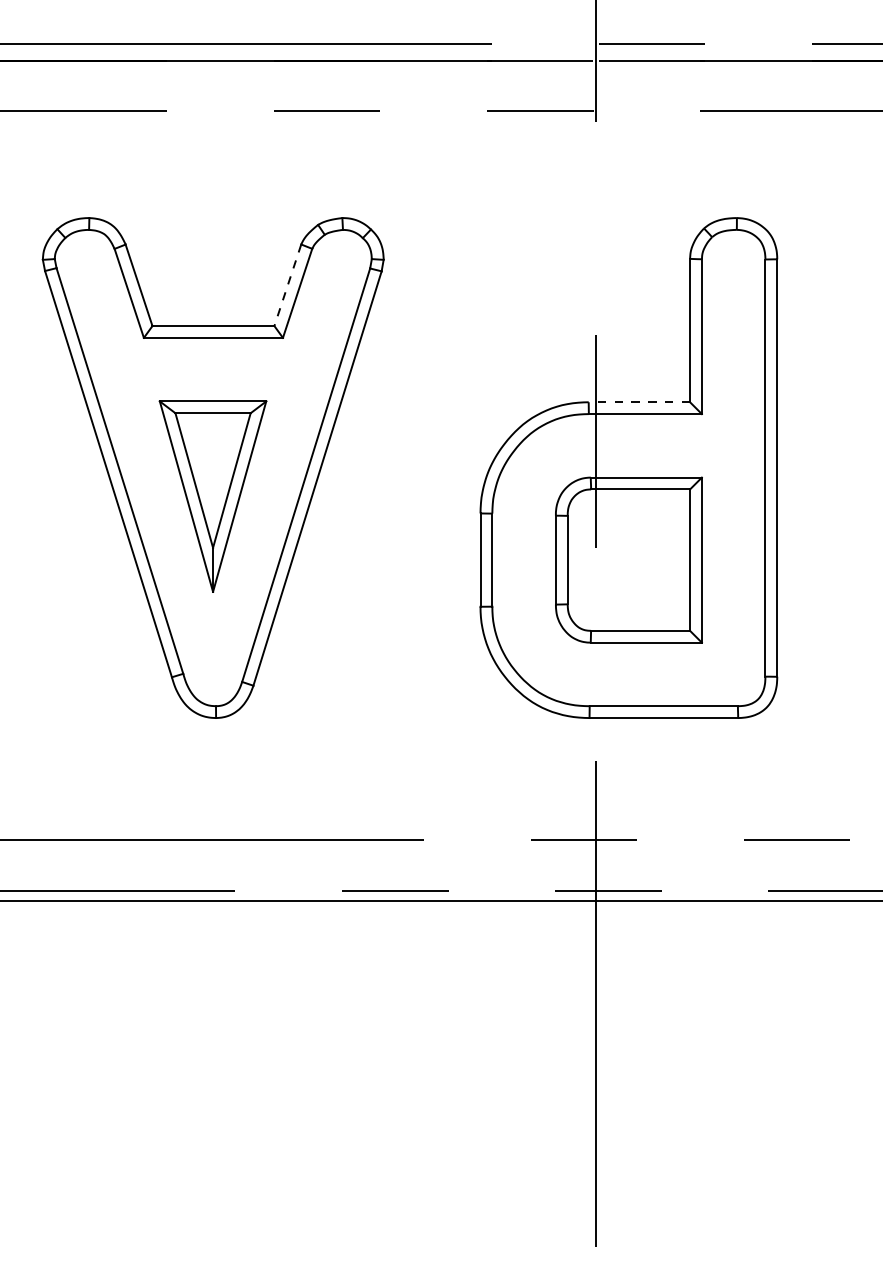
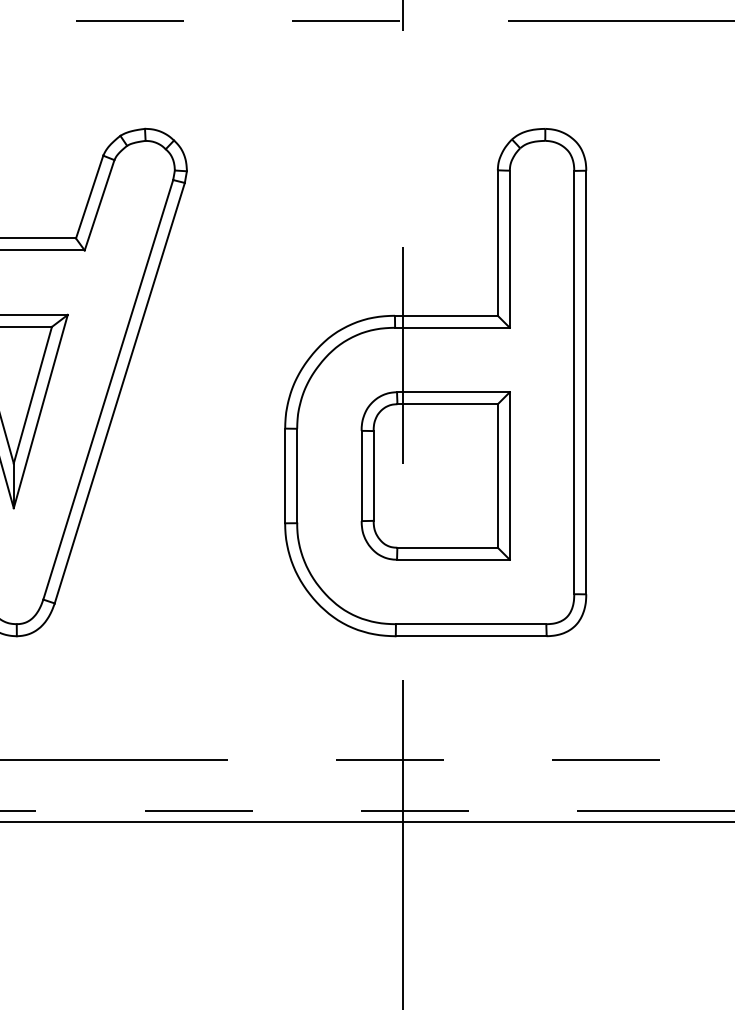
line: (287, 285) -> (89, 197), dashed -> solid
line: (639, 402) -> (446, 316), dashed -> solid

